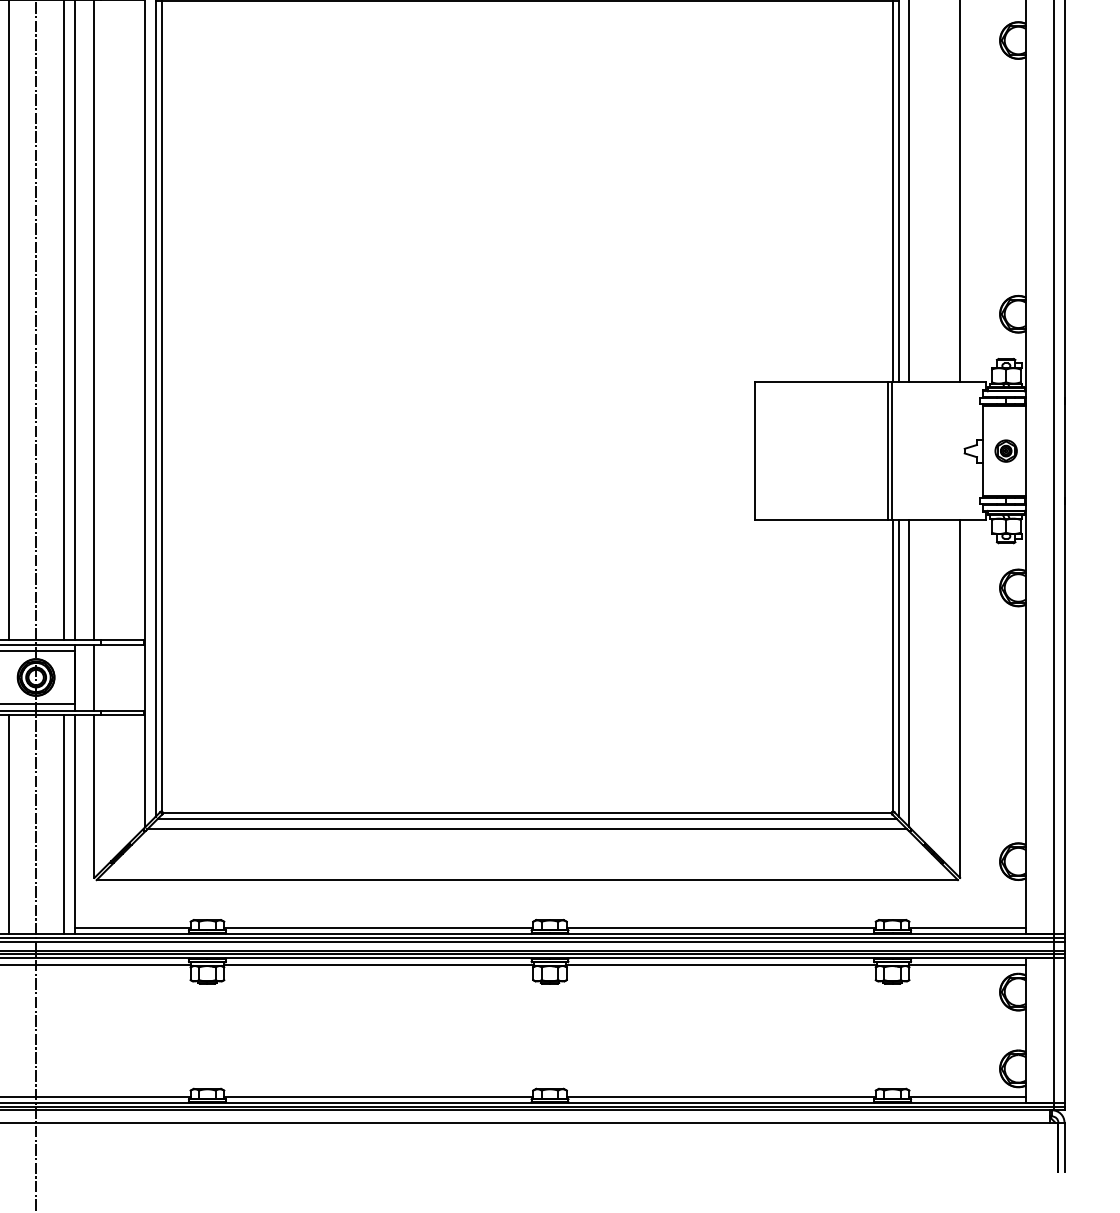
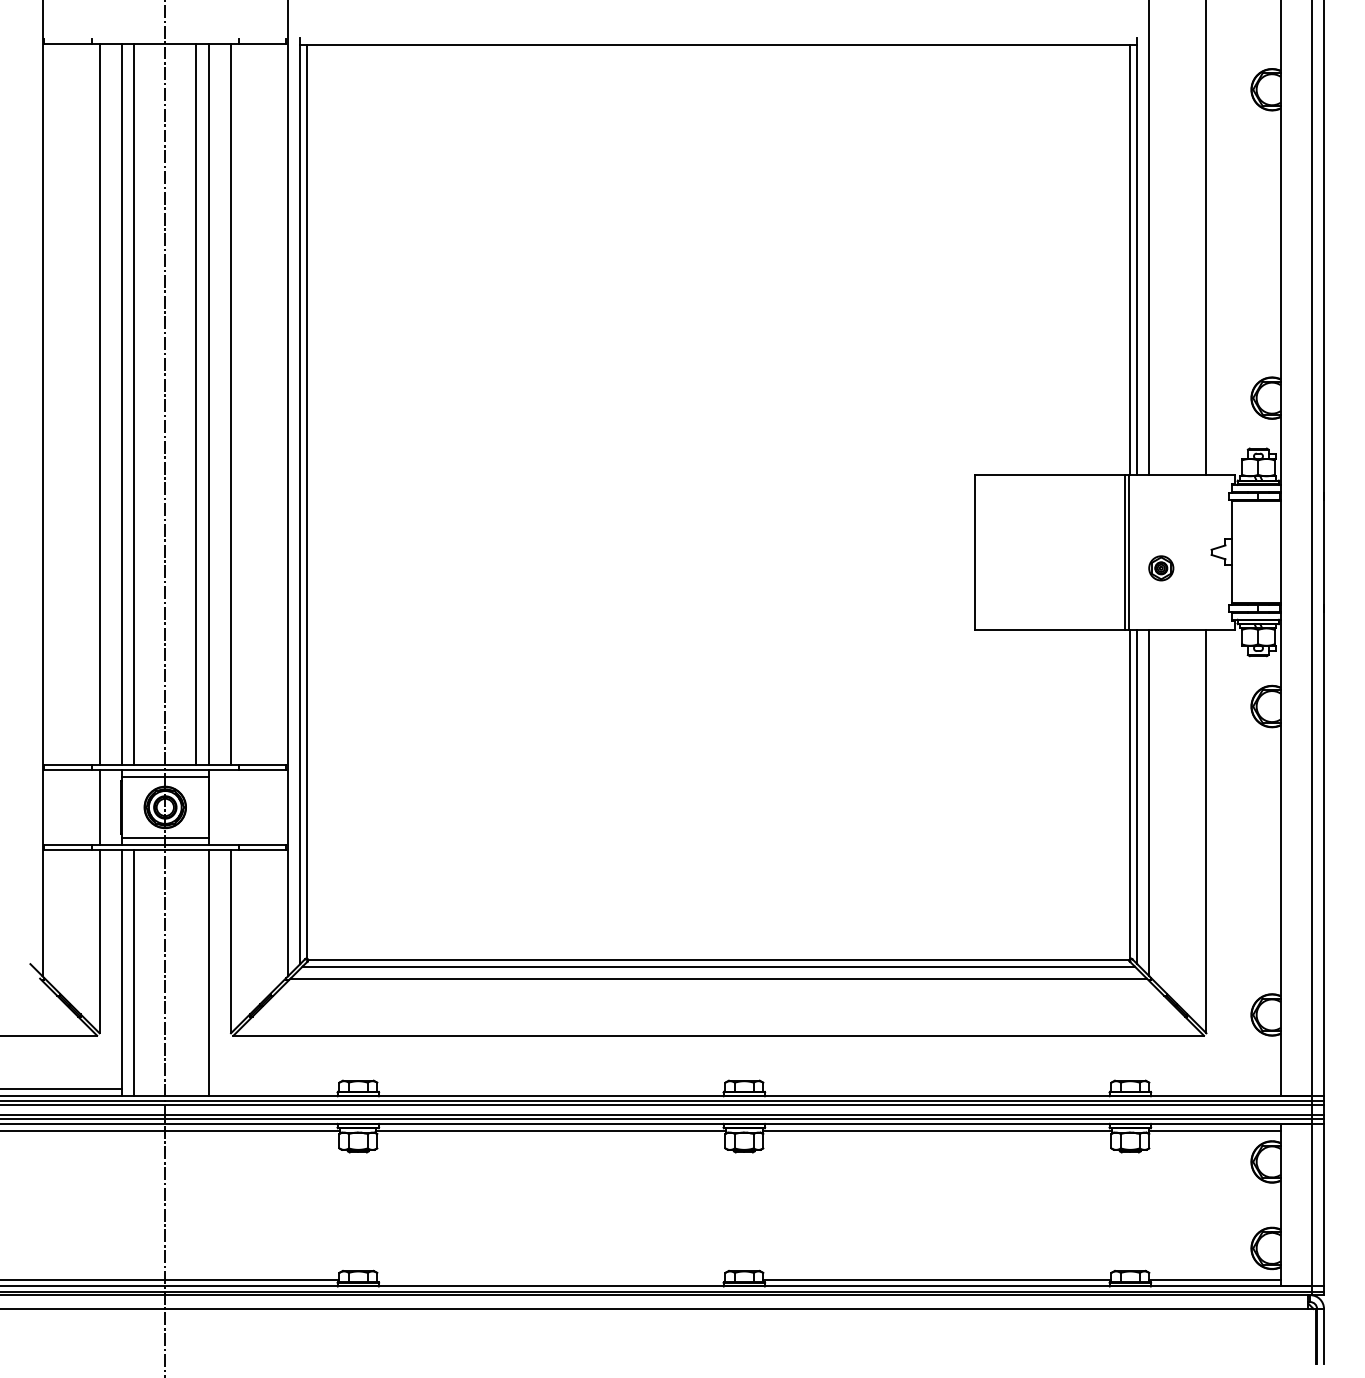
part: (1006, 451) -> (1161, 568), moved
line: (94, 677) -> (231, 807), removed
line: (63, 823) -> (196, 972), removed
line: (132, 927) -> (273, 1089), removed
line: (378, 927) -> (551, 1089), removed
line: (721, 927) -> (937, 1089), removed
line: (967, 927) -> (1214, 1089), removed
line: (378, 1096) -> (551, 1279), removed

